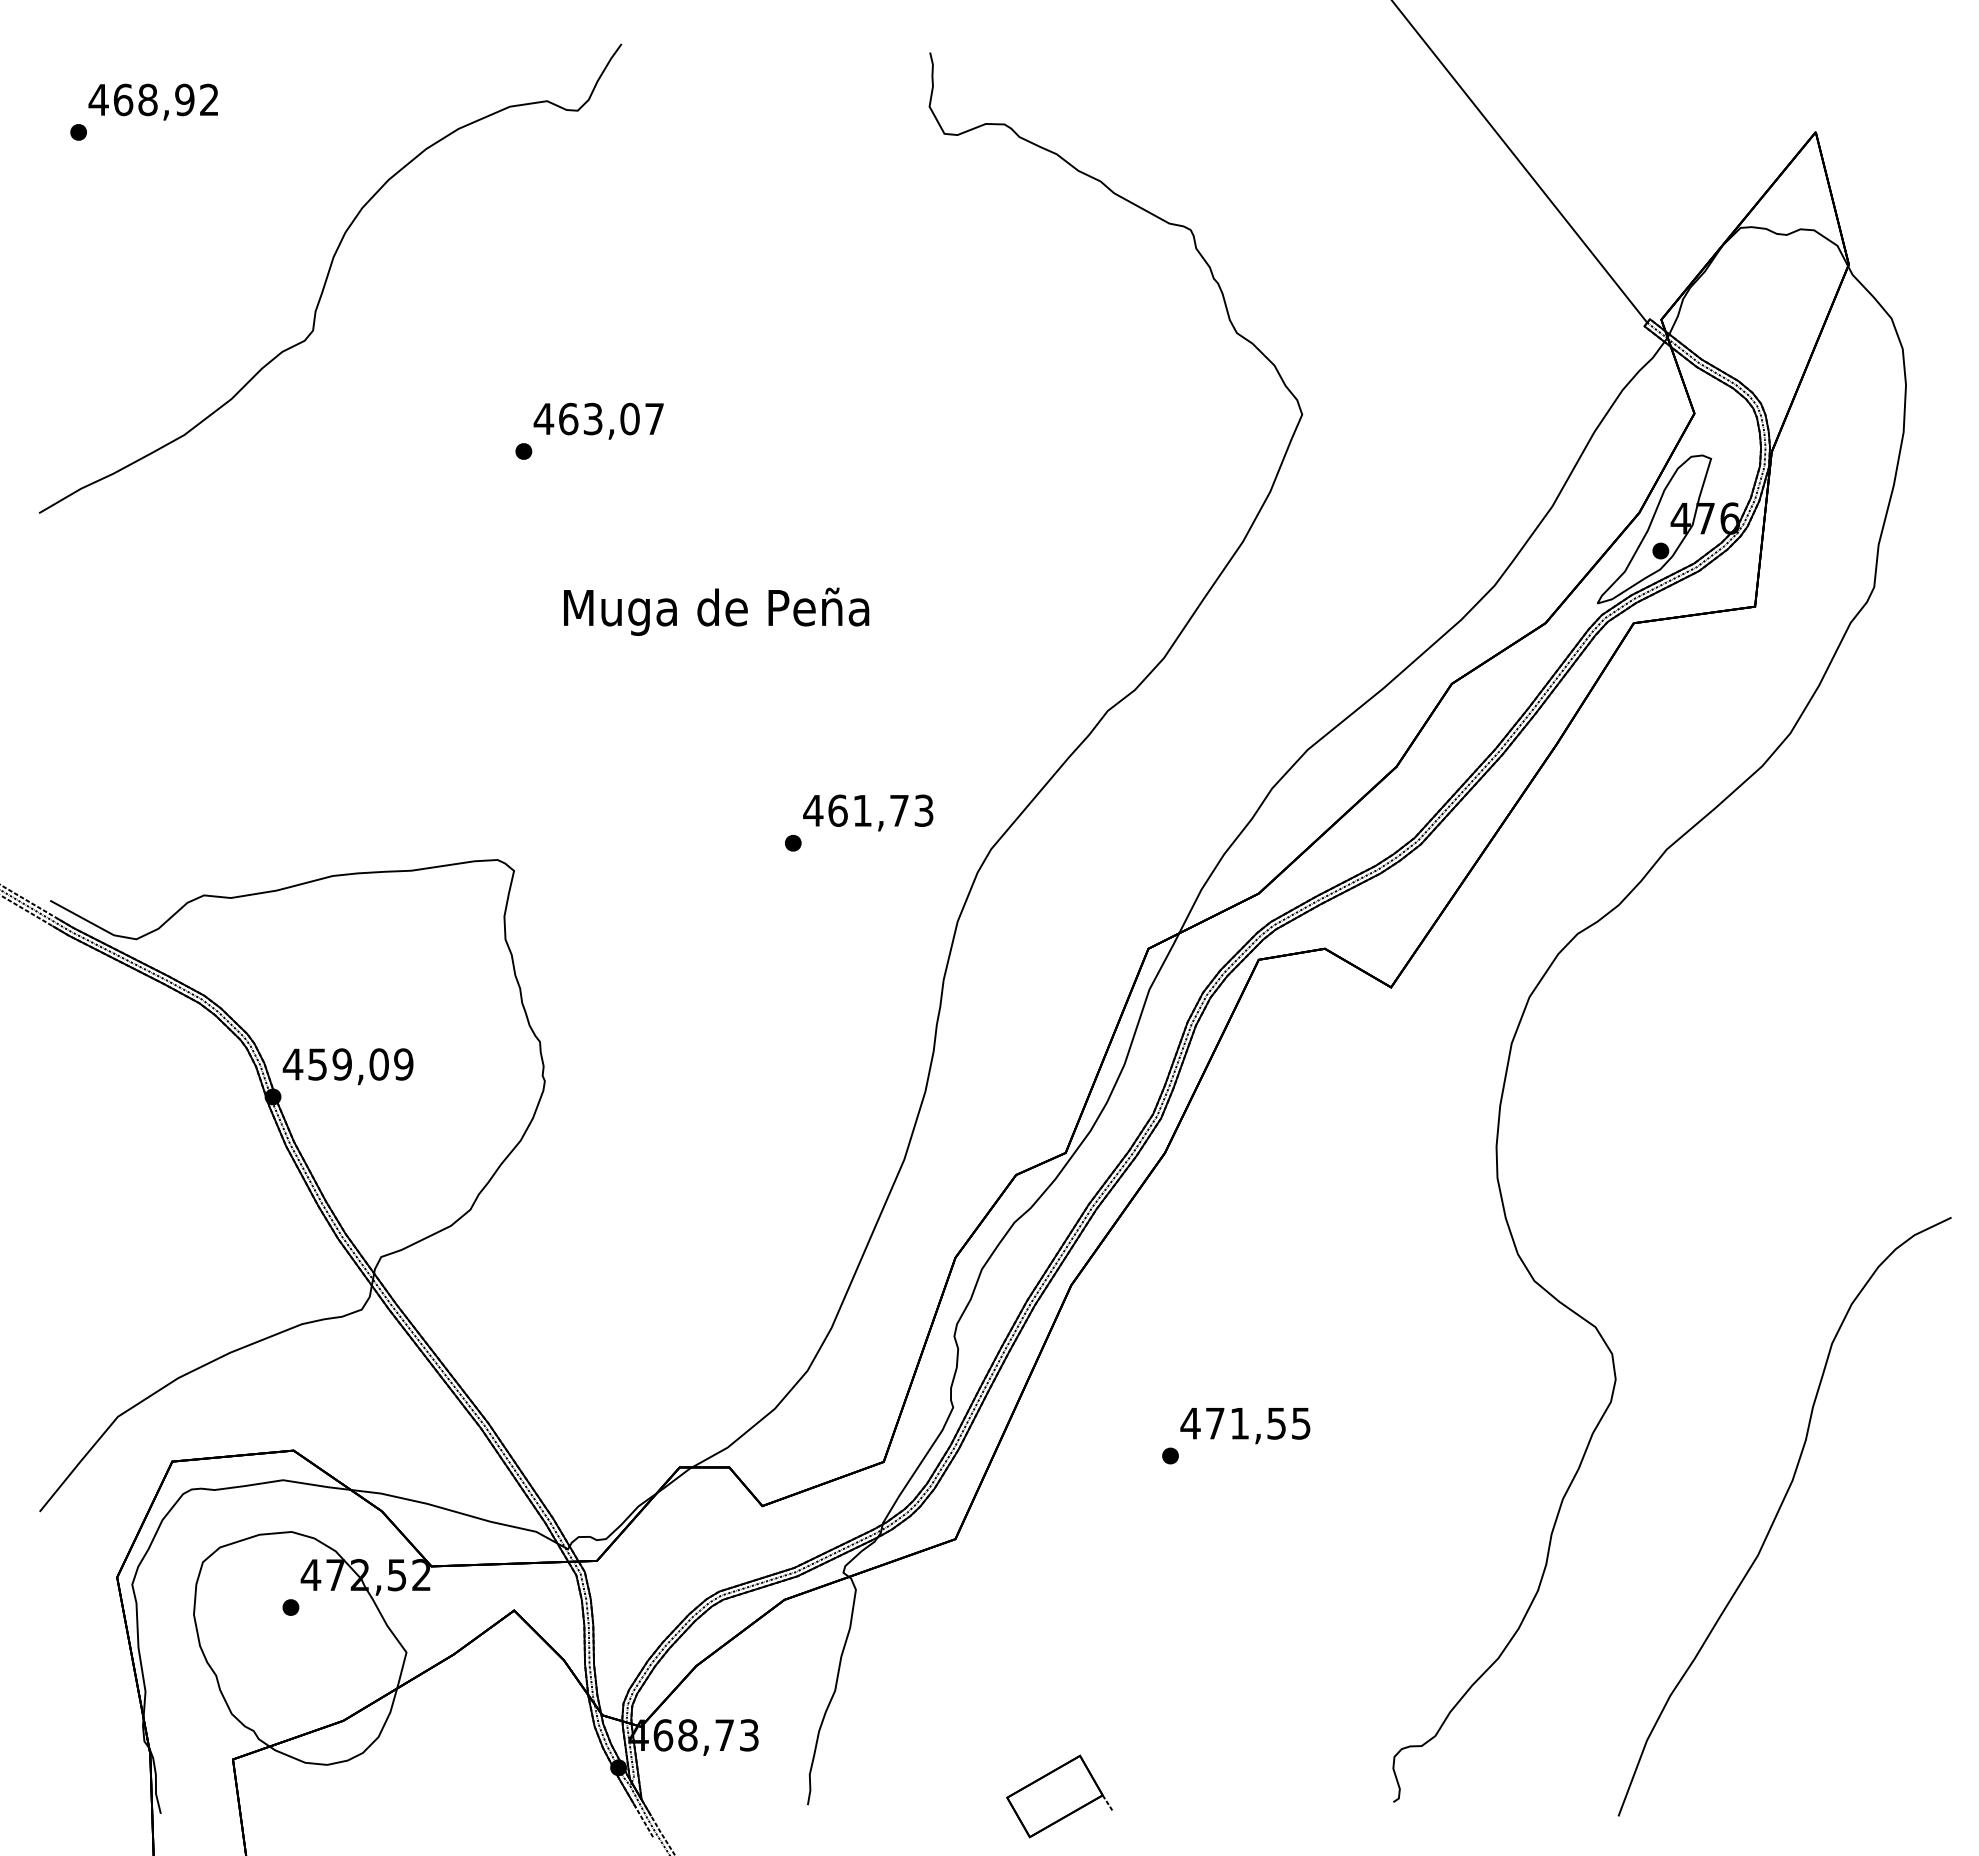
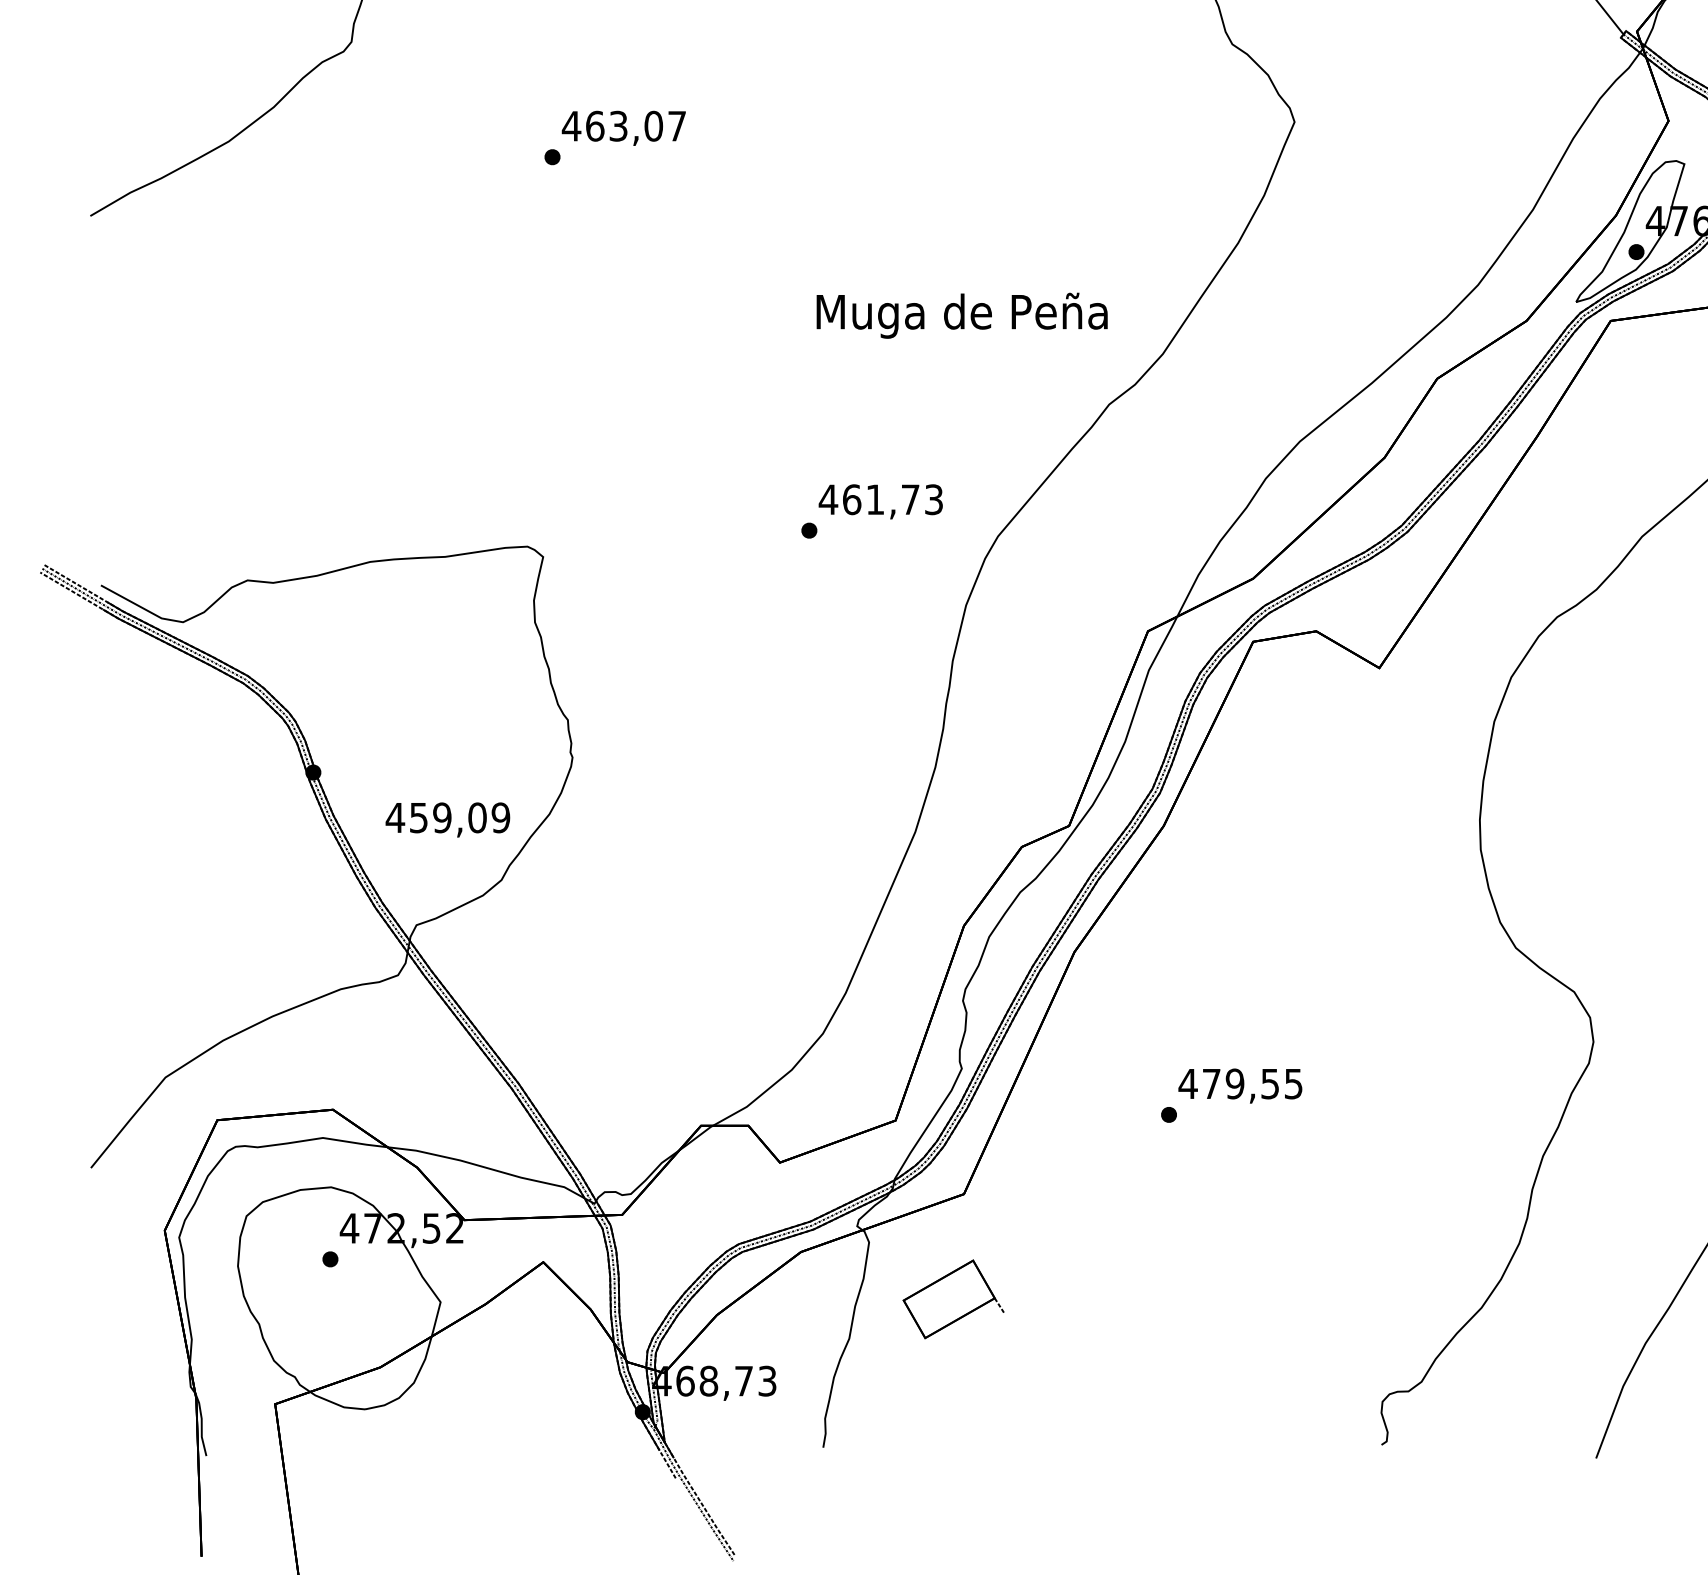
text: (716, 611) -> (962, 315), moved
text: (347, 1066) -> (447, 819), moved
text: (1239, 1423) -> (1234, 1083), 471,55 -> 479,55
part: (1059, 1796) -> (953, 1299), moved

